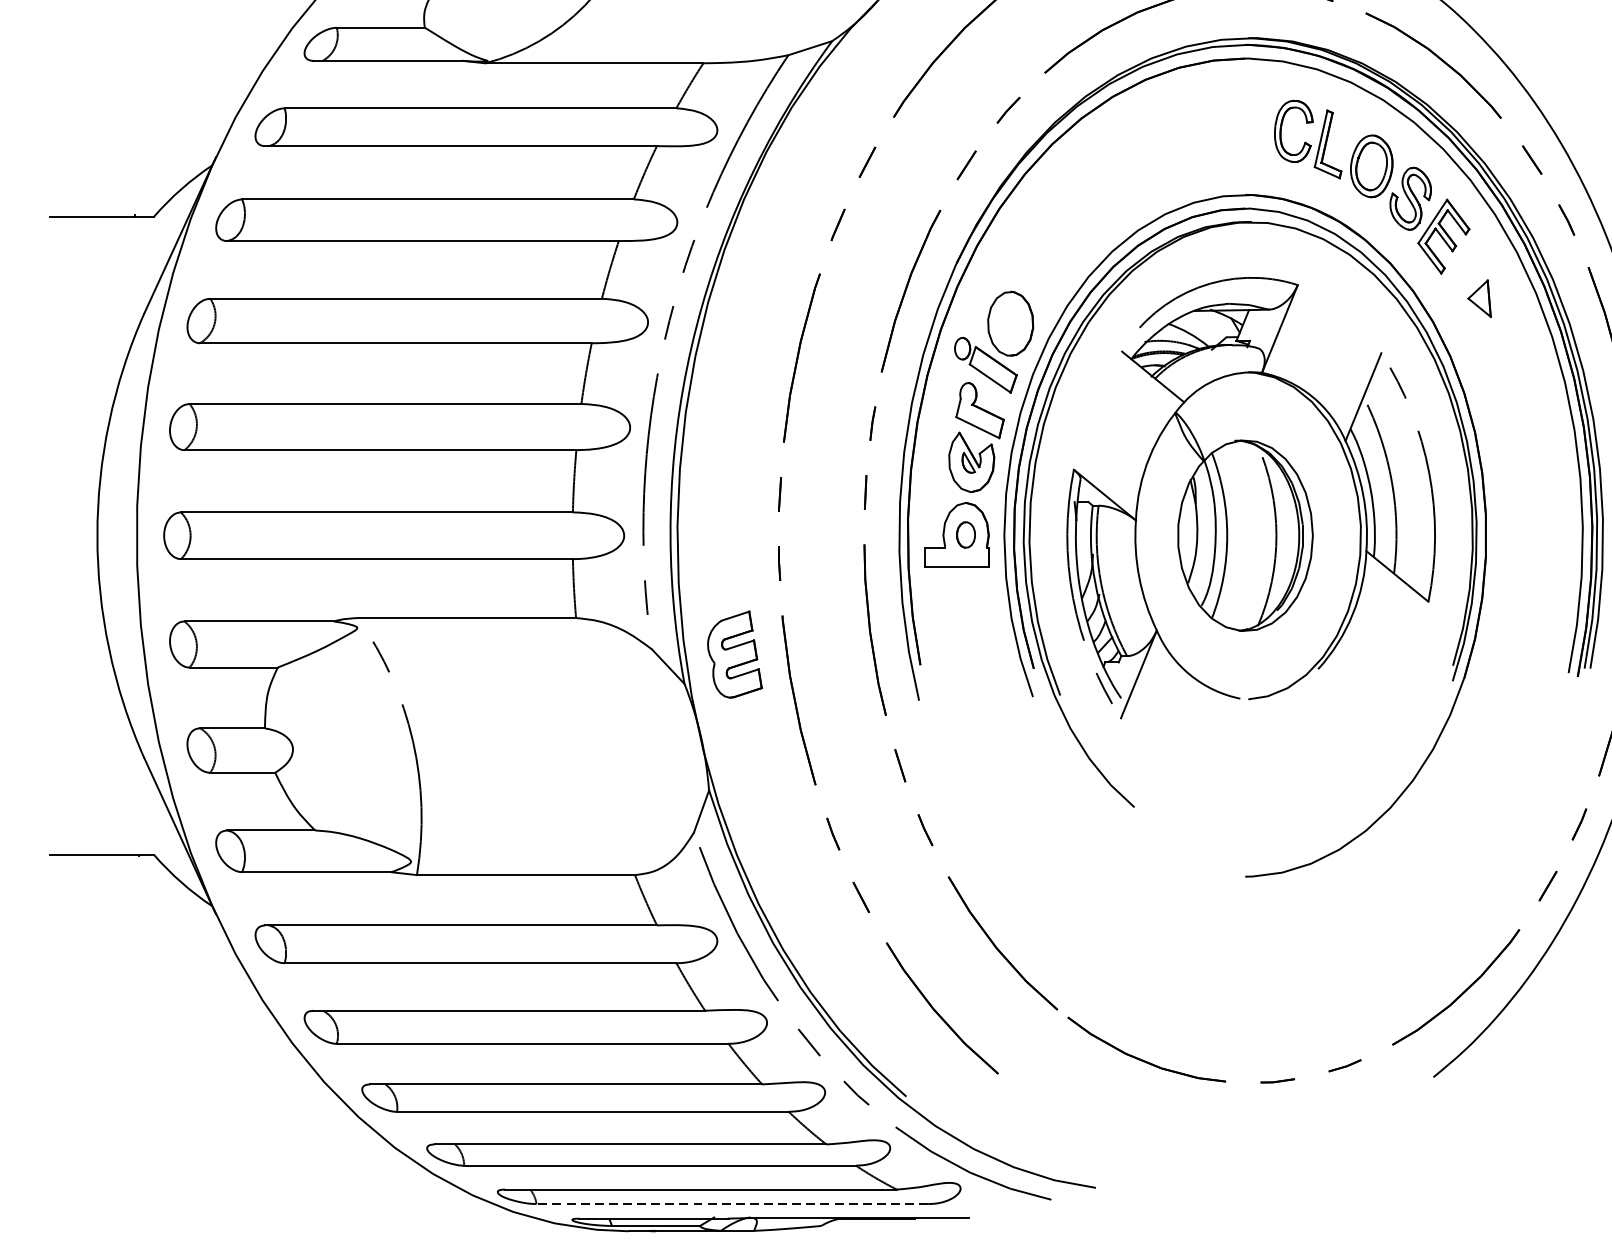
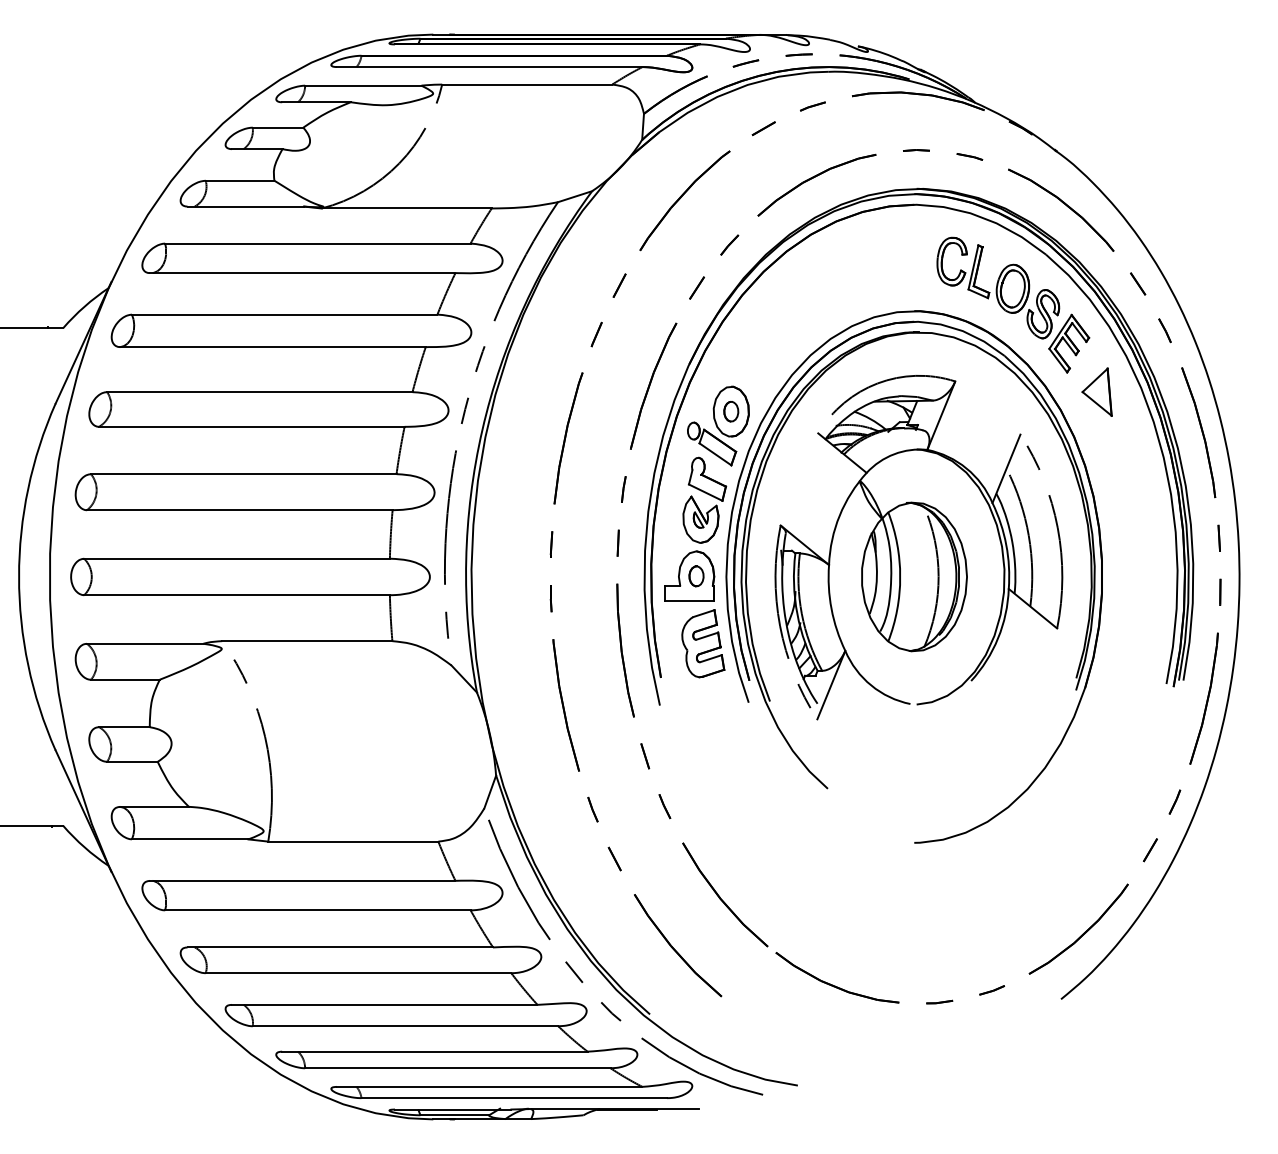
part: (1478, 297) -> (1096, 391), size x1.67
part: (1010, 323) -> (731, 411), added
part: (735, 654) -> (703, 643), moved
line: (732, 1204) -> (514, 1098), dashed -> solid

